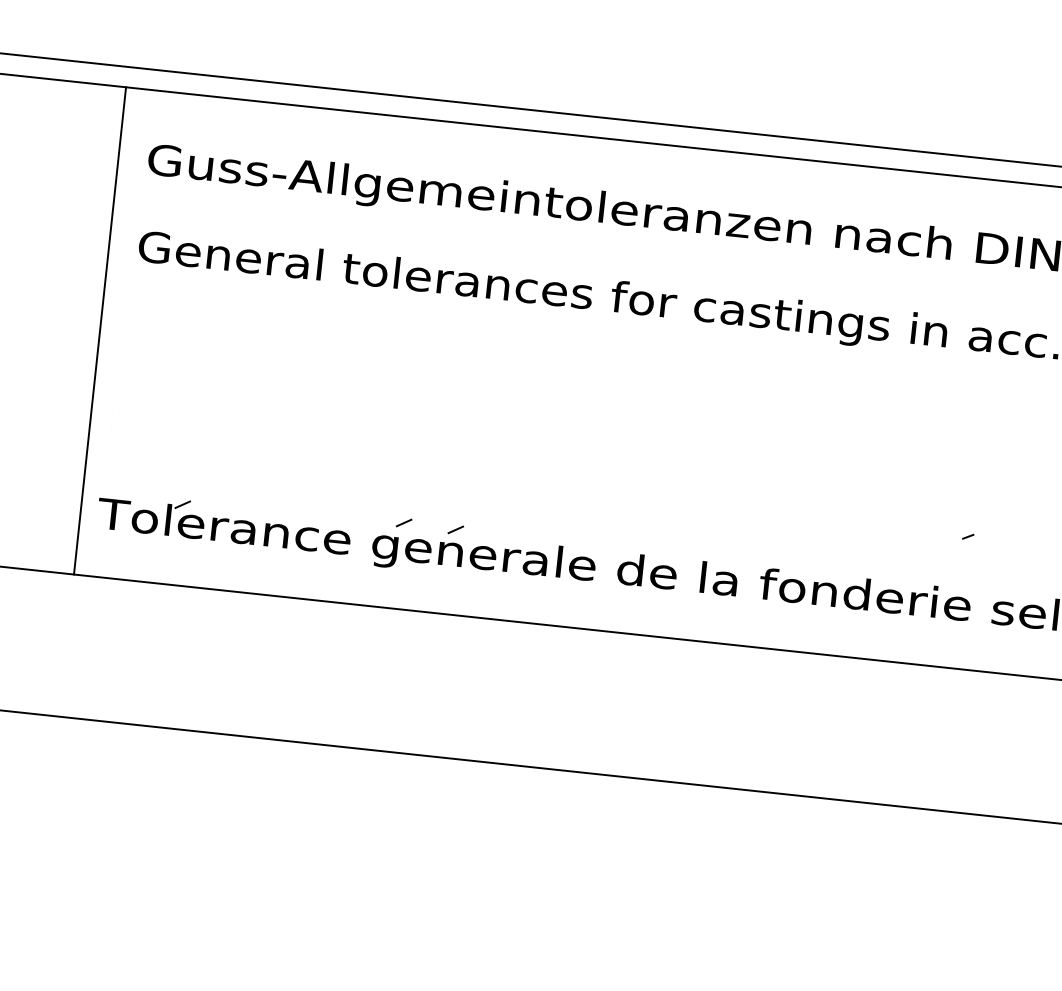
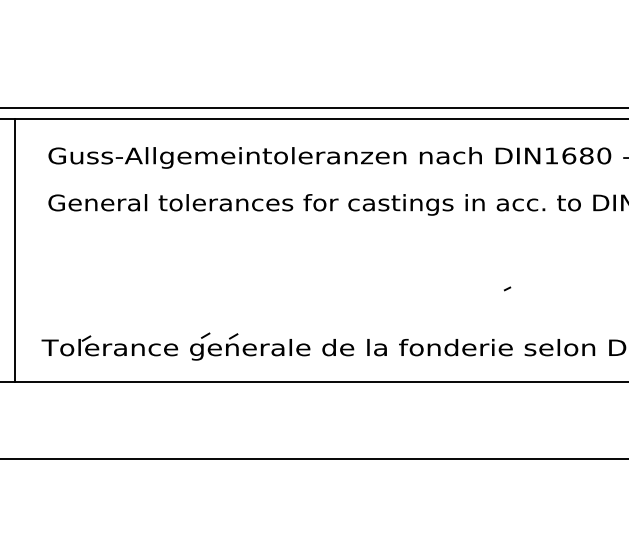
line: (100, 330) -> (15, 250), moved
line: (968, 536) -> (507, 288), moved

